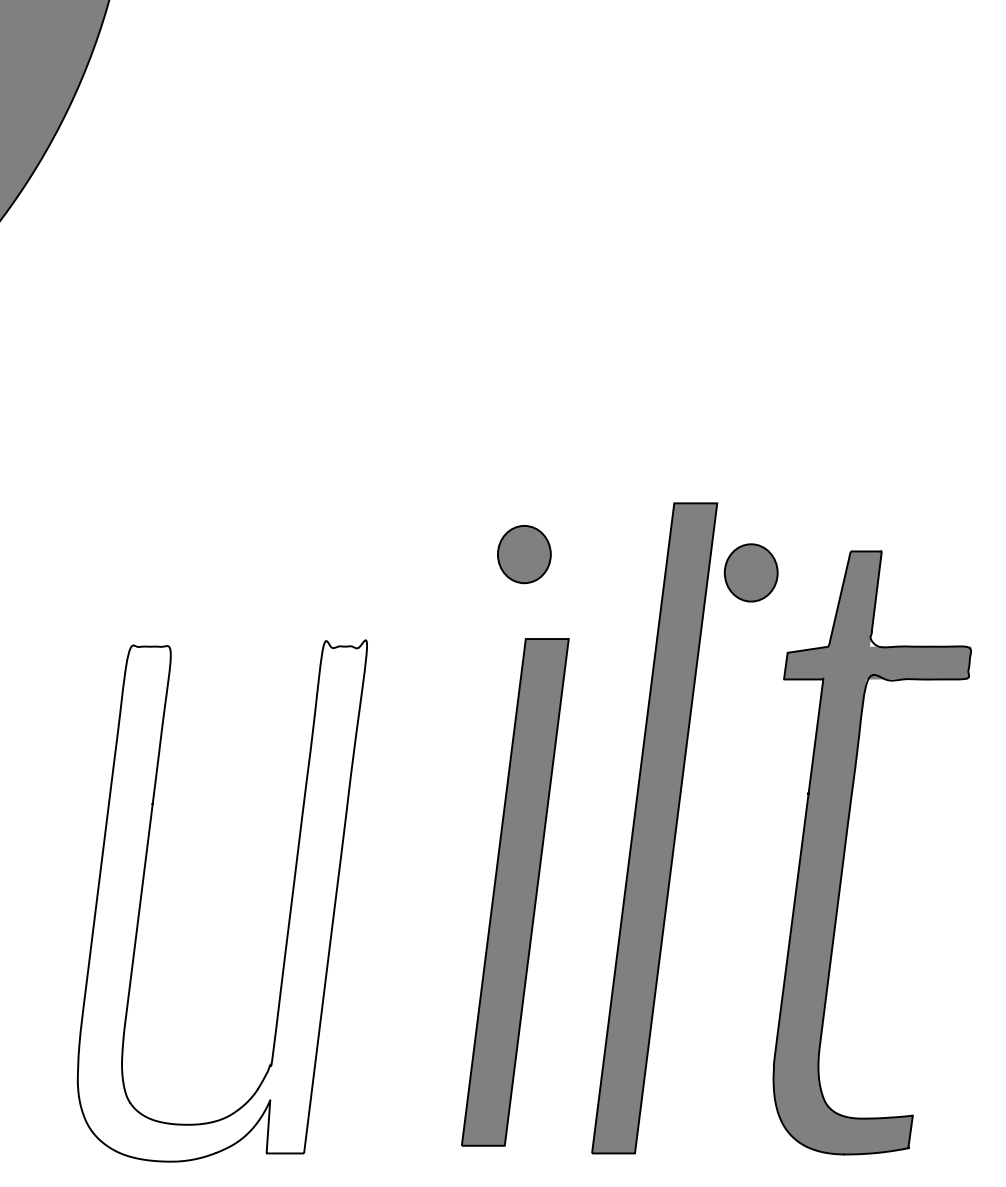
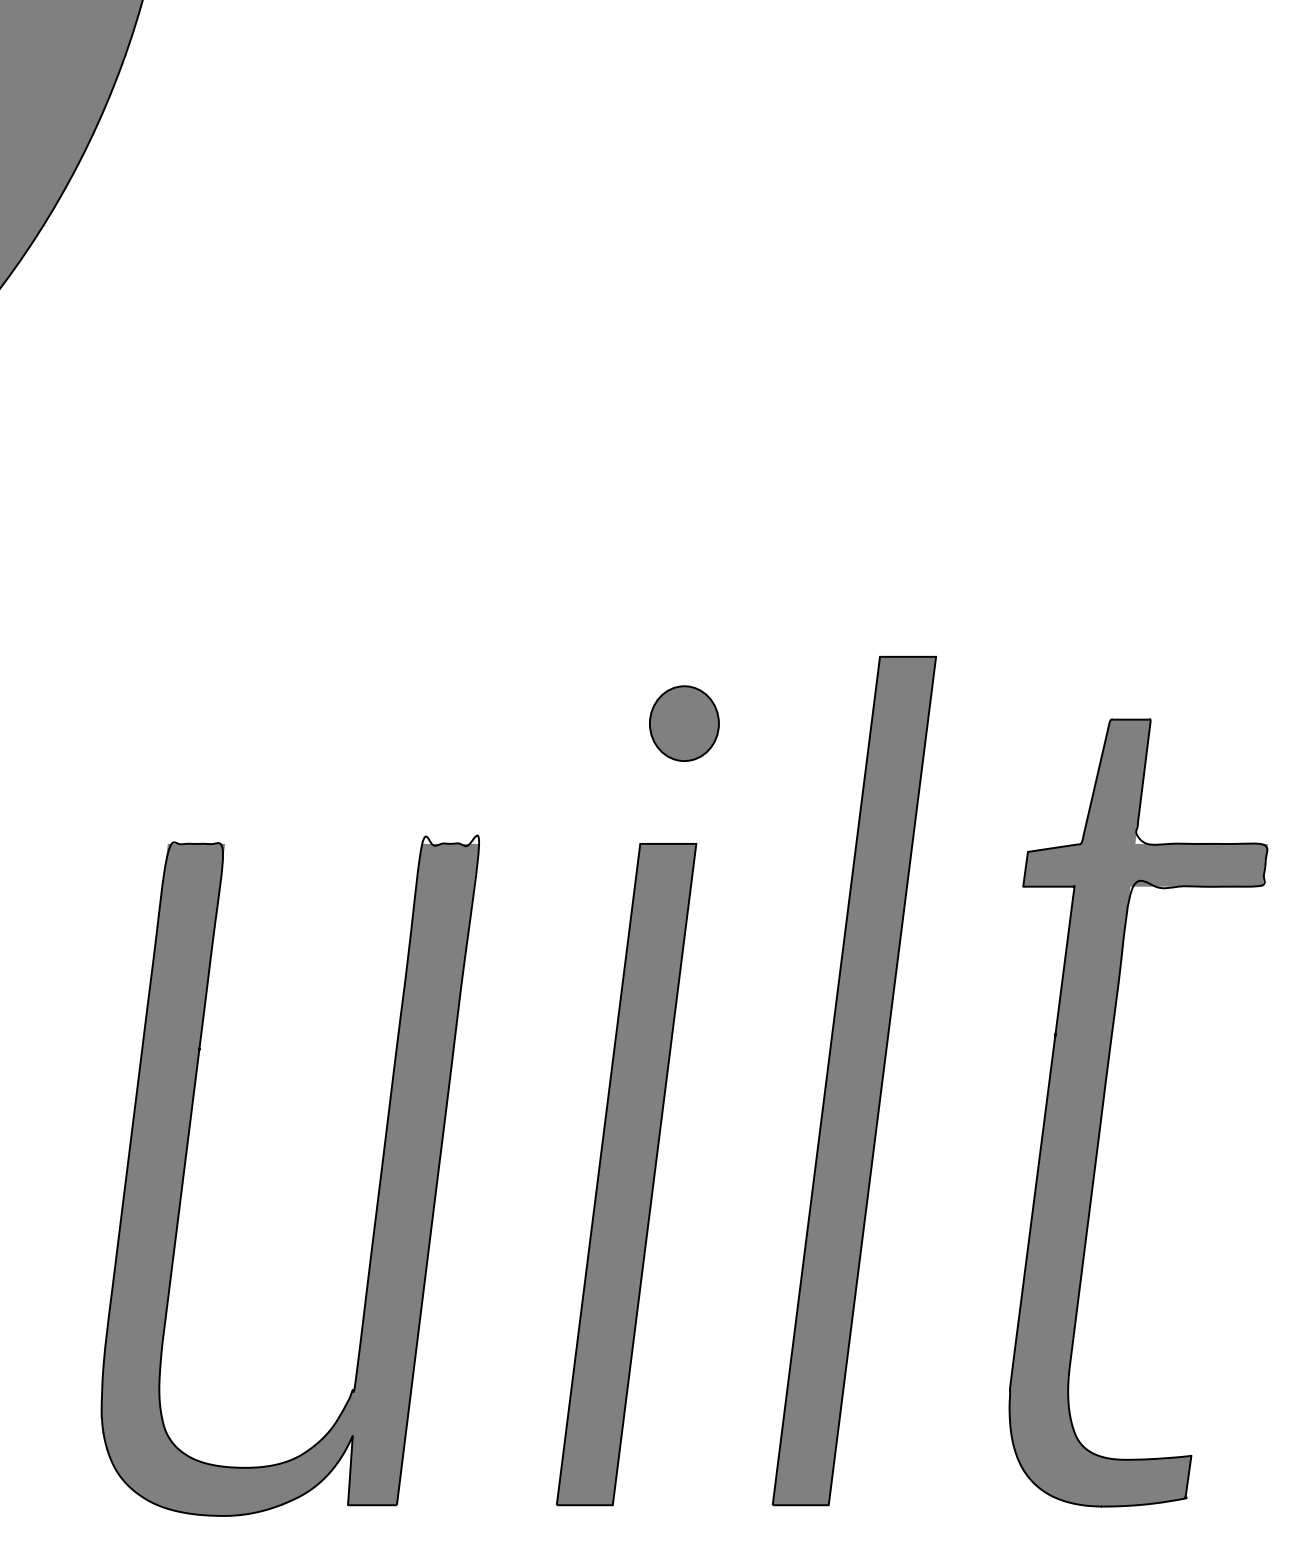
part: (751, 572) -> (980, 747), removed
part: (515, 892) -> (626, 1174), moved
fill: (222, 903) -> (290, 1179), added

